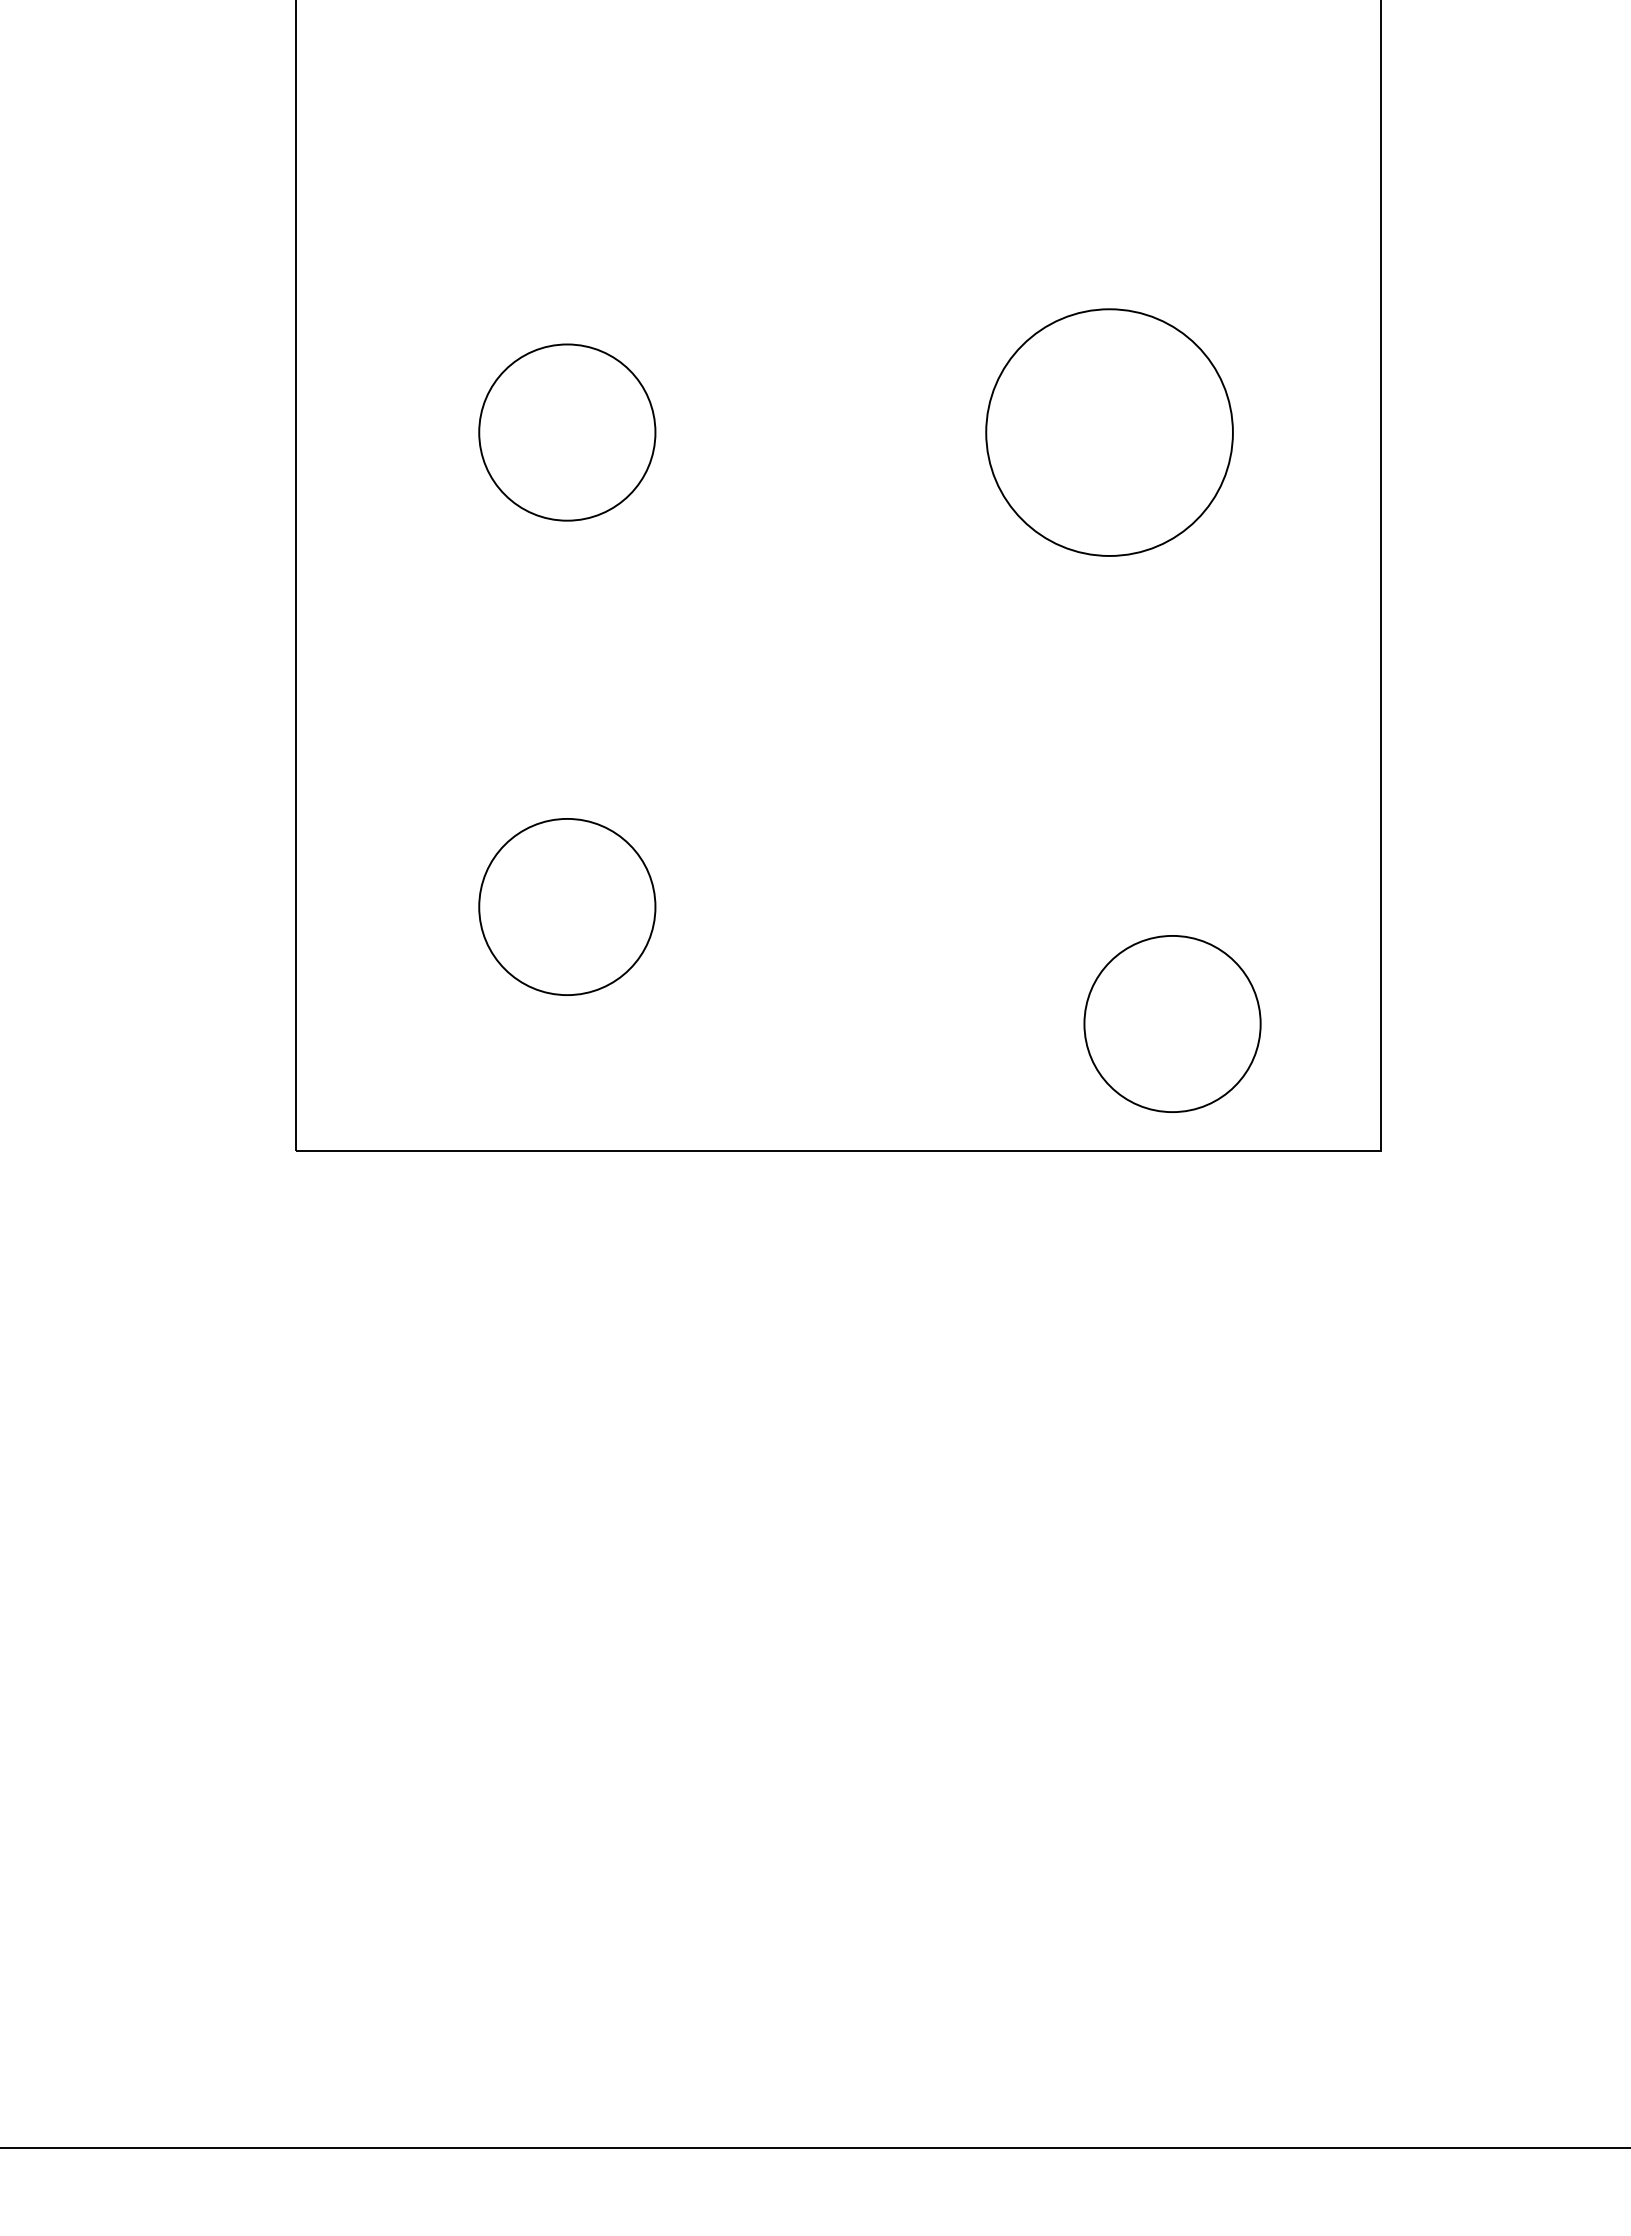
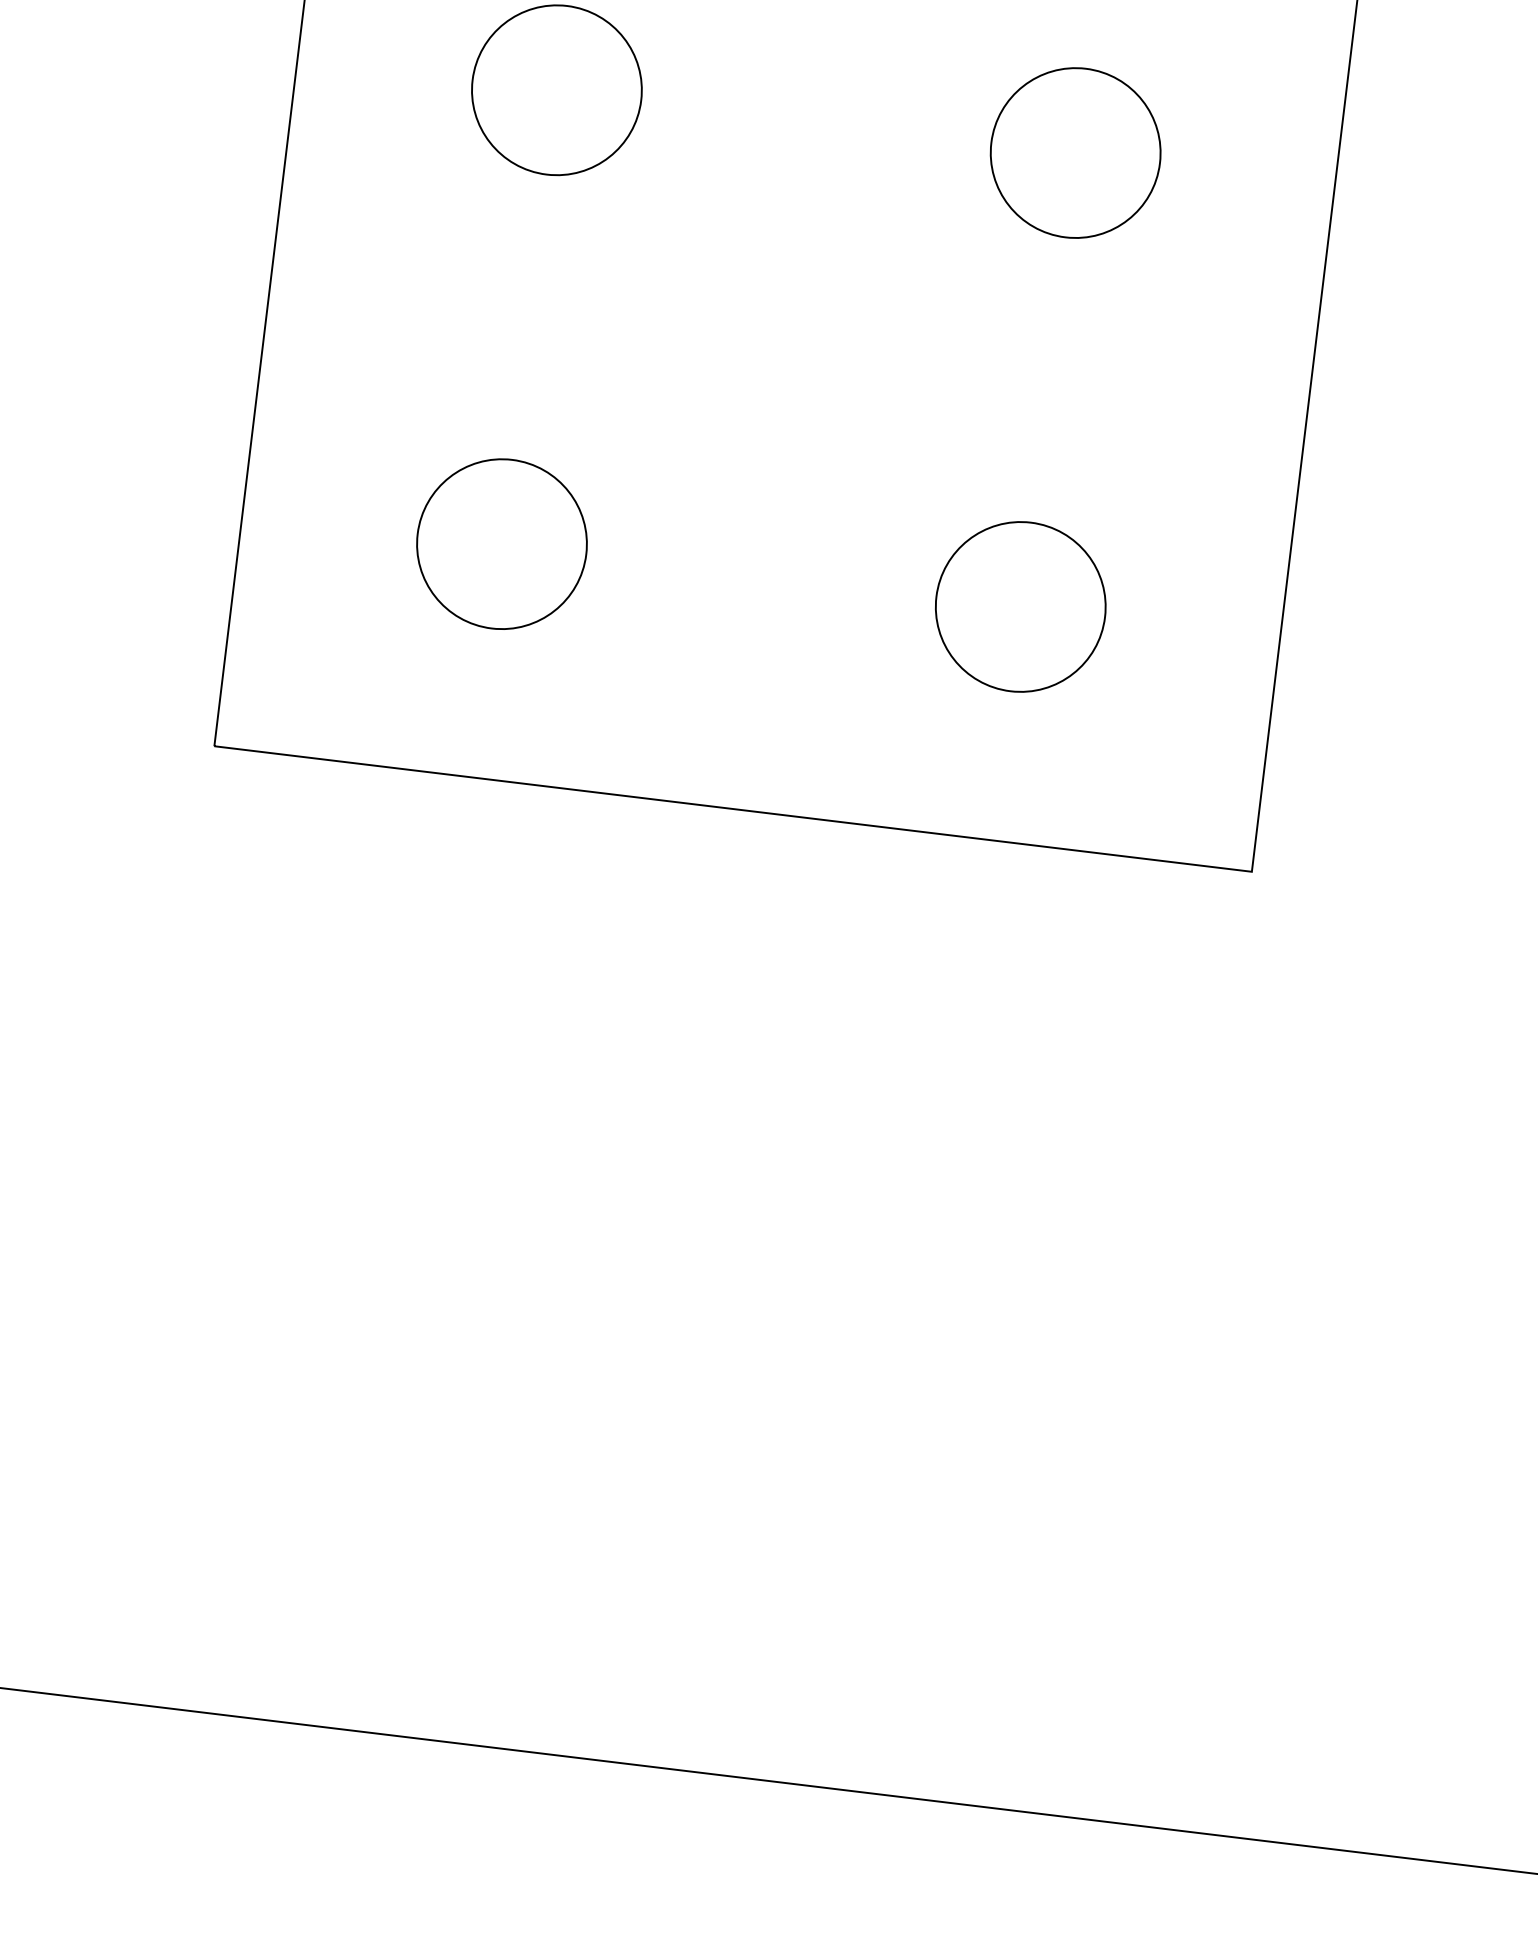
part: (1109, 432) -> (1075, 152), size x0.71
part: (1172, 1023) -> (1020, 606), moved

